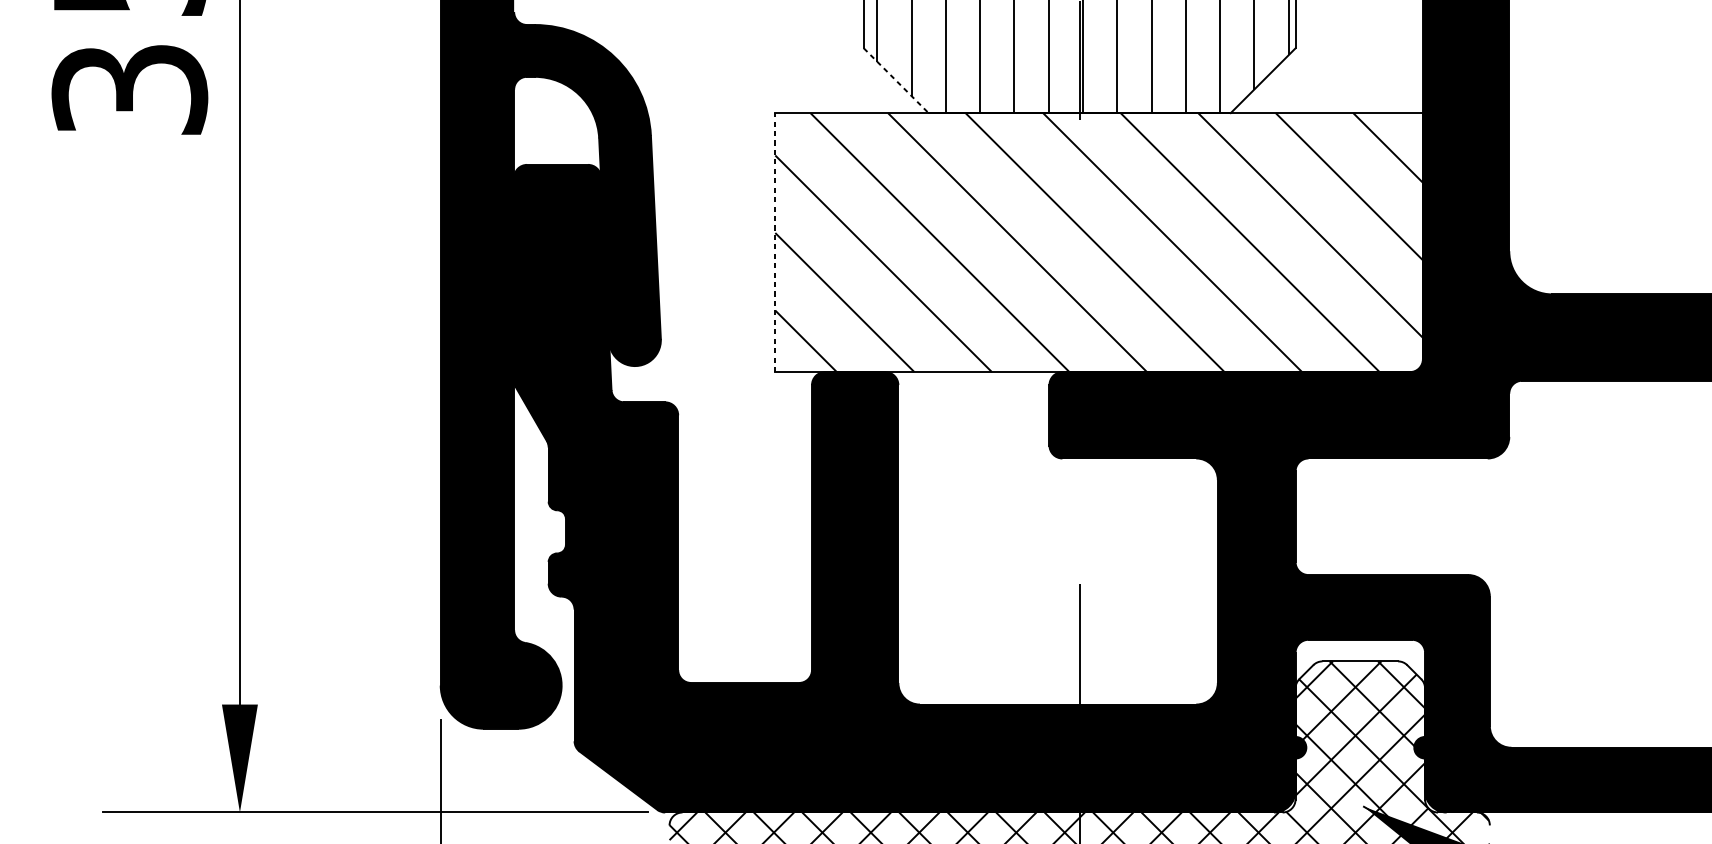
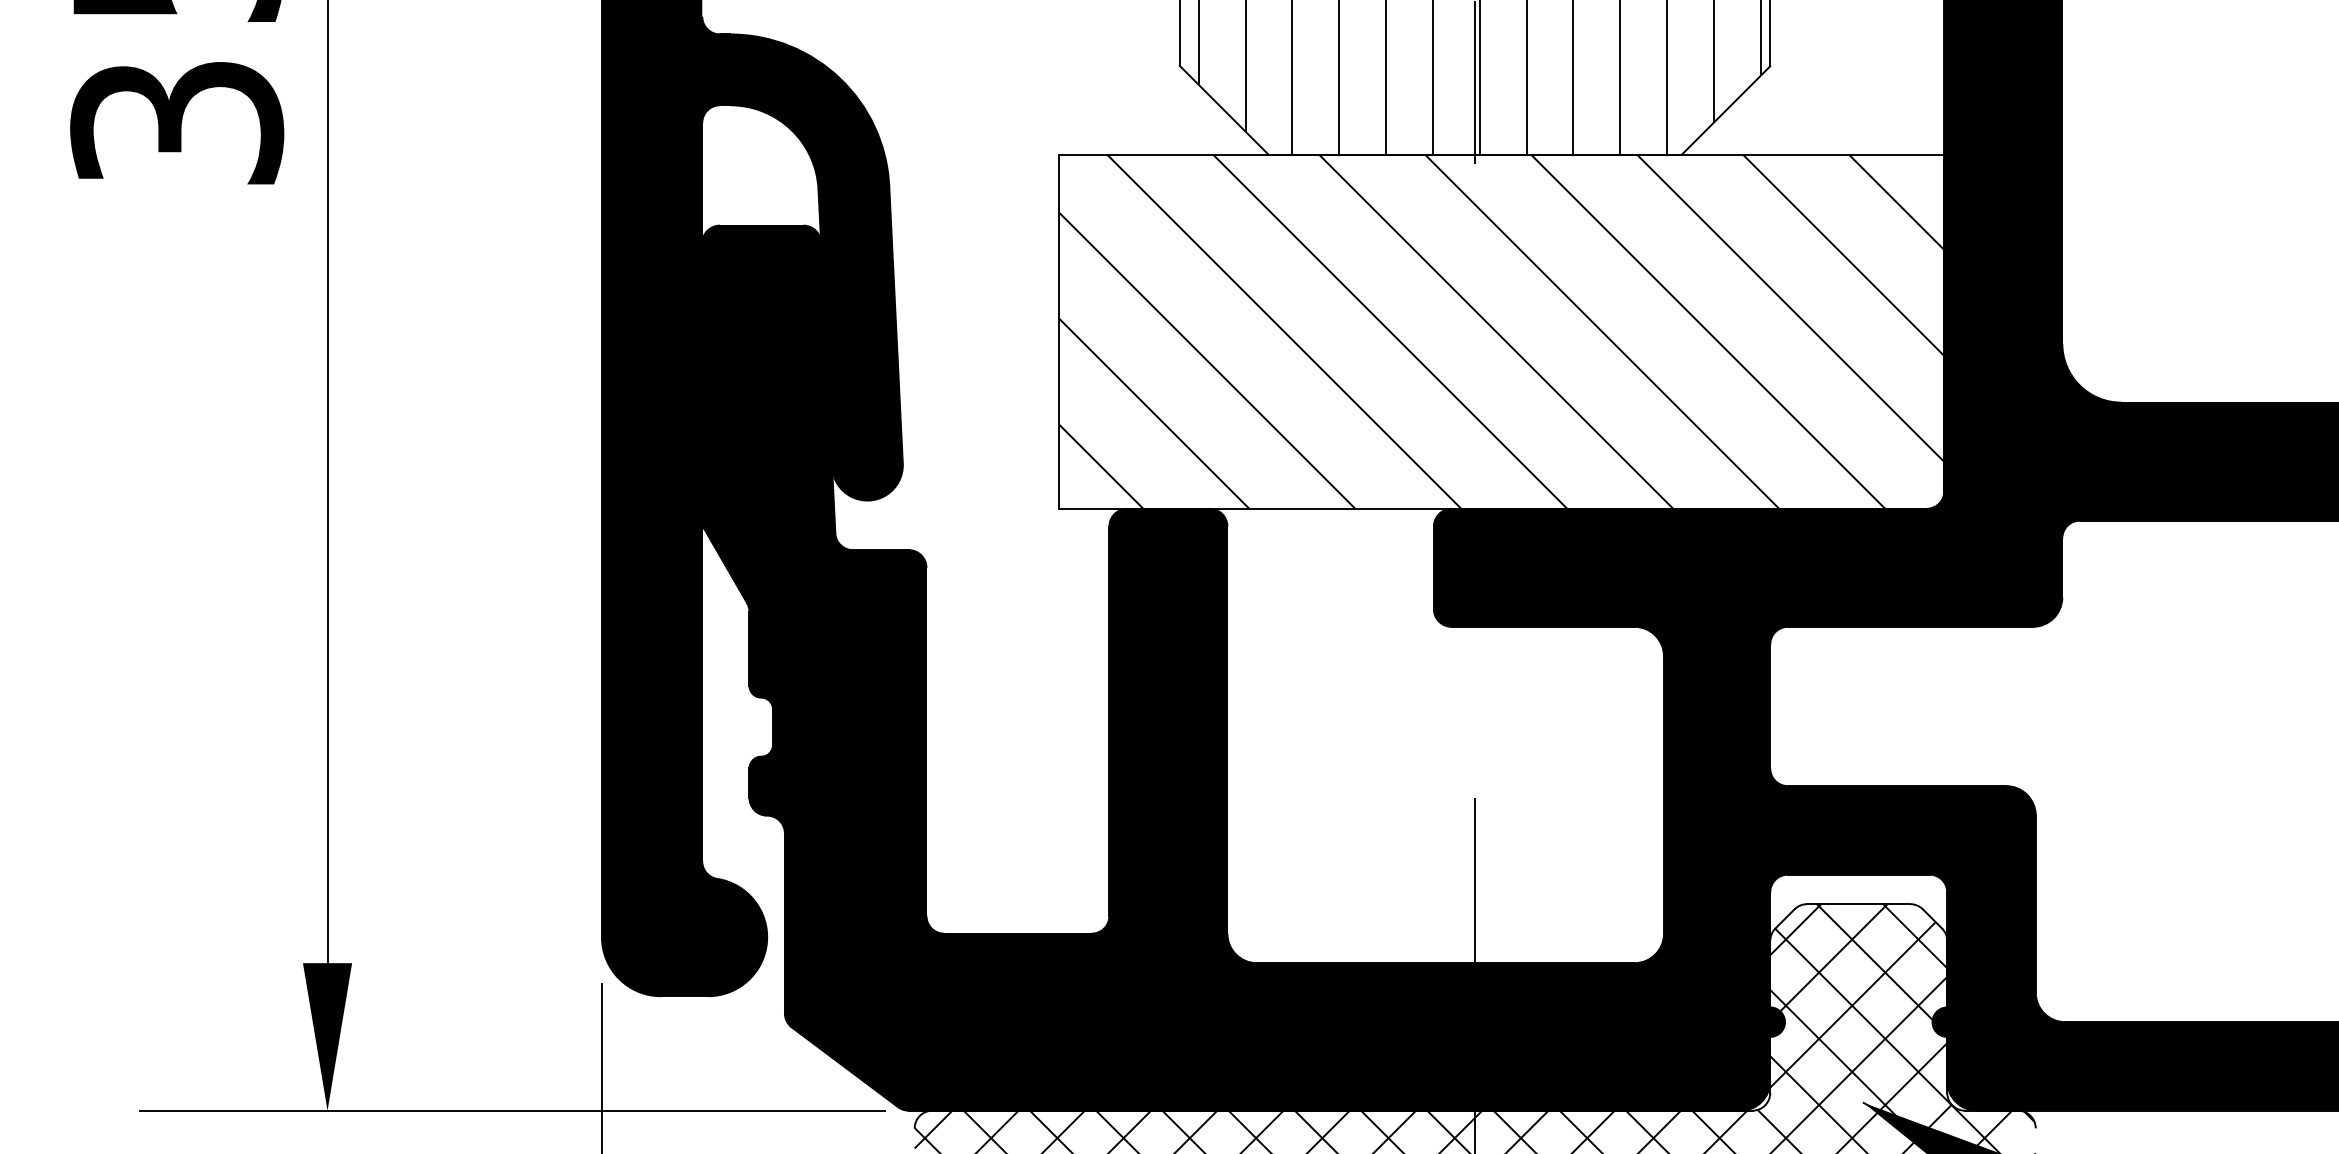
line: (896, 80) -> (1224, 110), dashed -> solid
line: (775, 242) -> (1059, 331), dashed -> solid

